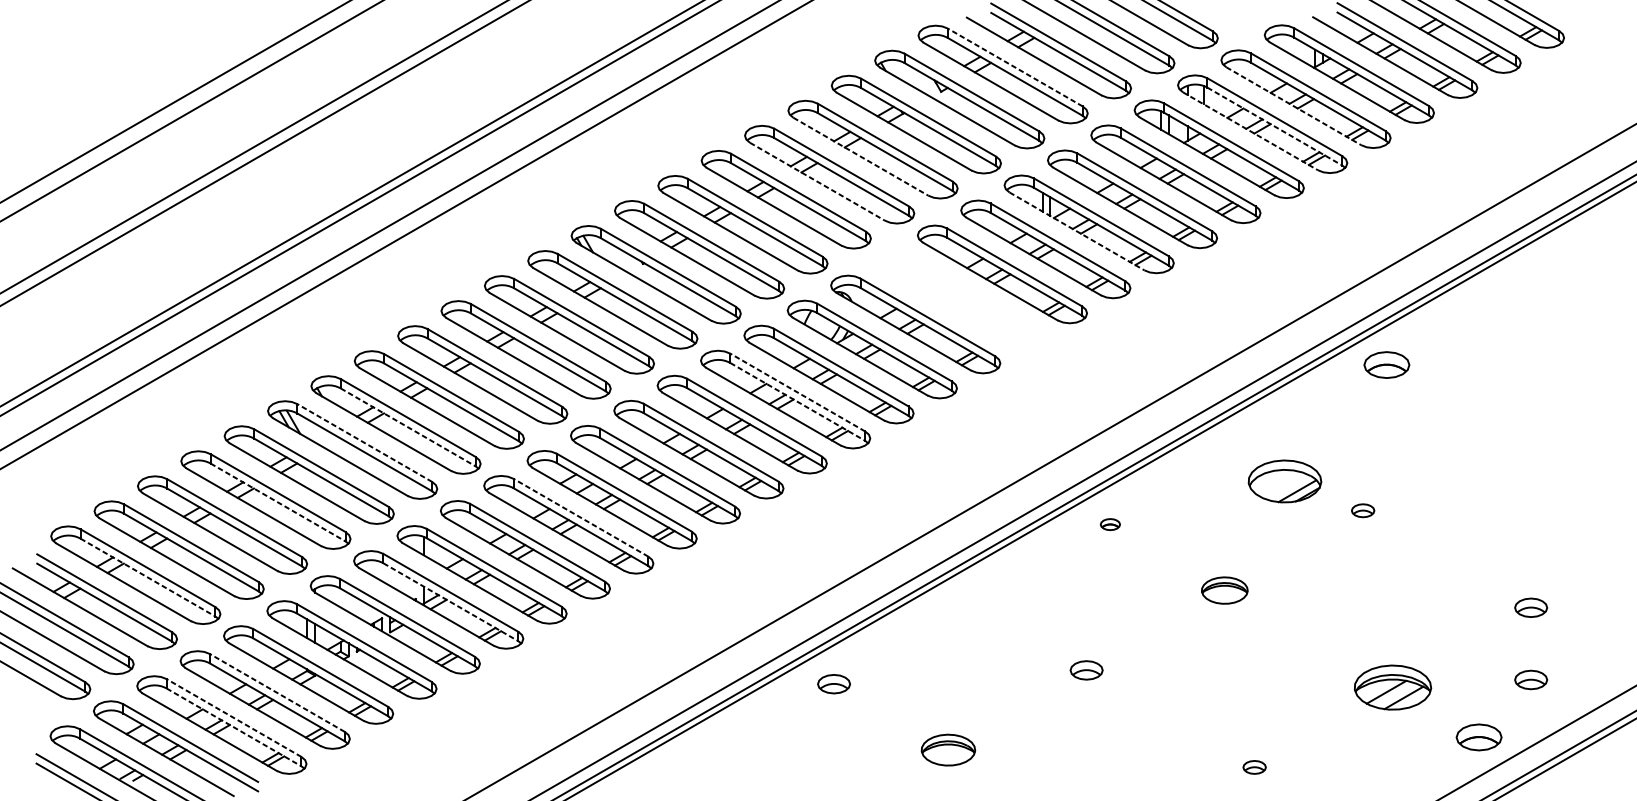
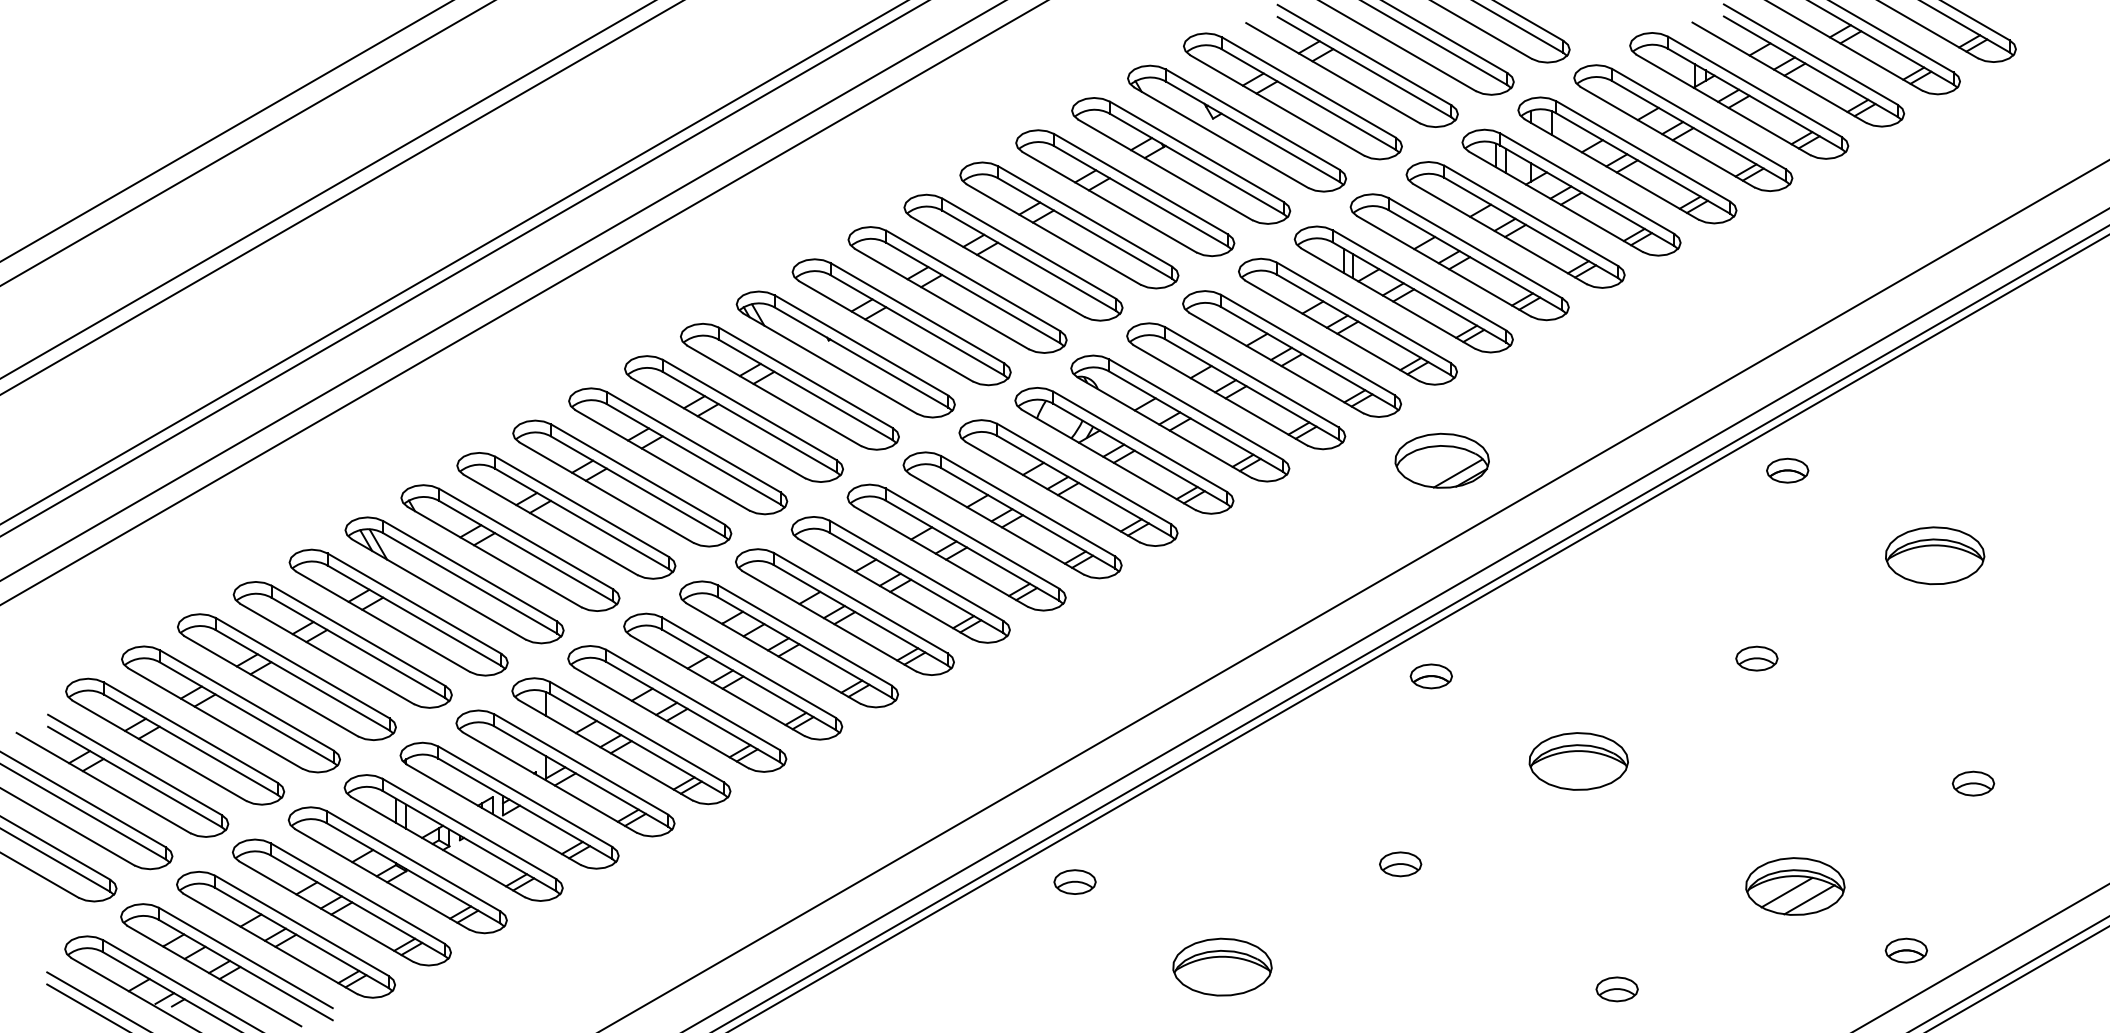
line: (1015, 67) -> (1308, 87), dashed -> solid
line: (1294, 106) -> (1668, 137), dashed -> solid
line: (1275, 126) -> (1643, 163), dashed -> solid
line: (1251, 131) -> (1612, 169), dashed -> solid
line: (861, 156) -> (1110, 202), dashed -> solid
line: (818, 181) -> (1054, 234), dashed -> solid
line: (1077, 231) -> (1388, 298), dashed -> solid
part: (959, 299) -> (1236, 386), added
part: (1386, 364) -> (1787, 470), size x0.71
line: (797, 392) -> (1027, 506), dashed -> solid
line: (797, 402) -> (1028, 518), dashed -> solid
line: (408, 427) -> (526, 551), dashed -> solid
part: (1501, 430) -> (1935, 555), added
line: (364, 443) -> (469, 571), dashed -> solid
part: (1284, 481) -> (1441, 460), moved
line: (278, 502) -> (358, 648), dashed -> solid
part: (1362, 510) -> (1756, 658), size x1.43
line: (580, 517) -> (748, 667), dashed -> solid
part: (1109, 524) -> (1430, 676), size x1.67
line: (148, 578) -> (191, 745), dashed -> solid
part: (1224, 590) -> (1578, 761), size x1.67
line: (451, 602) -> (581, 776), dashed -> solid
part: (1531, 679) -> (1973, 876), removed
line: (277, 693) -> (357, 893), dashed -> solid
line: (233, 717) -> (301, 925), dashed -> solid
line: (234, 727) -> (302, 938), dashed -> solid
part: (1479, 737) -> (1906, 950), size x0.71
part: (948, 749) -> (1222, 966), size x1.43
part: (1254, 767) -> (1616, 989), size x1.43

